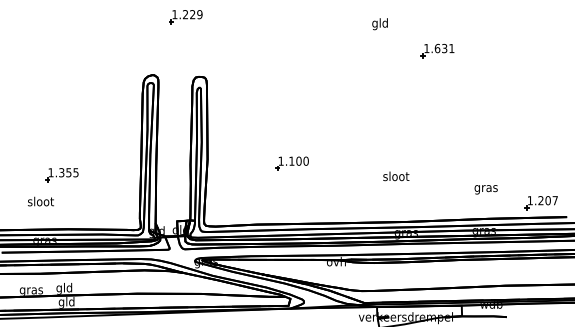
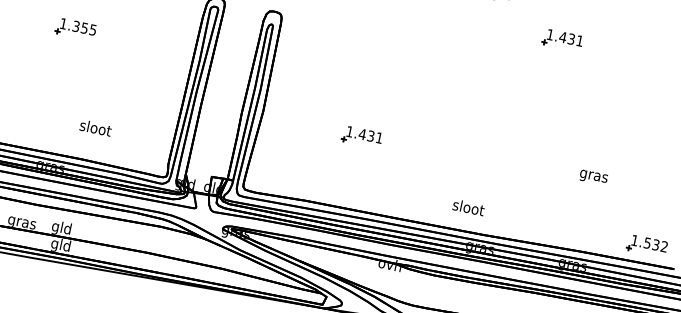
text: (437, 48) -> (563, 37), 1.631 -> 1.431
text: (298, 160) -> (370, 135), 1.100 -> 1.431
part: (61, 175) -> (75, 29), moved
text: (396, 176) -> (468, 207), moved
text: (485, 189) -> (592, 177), moved
text: (547, 200) -> (655, 244), 1.207 -> 1.532
text: (40, 201) -> (95, 127), moved

